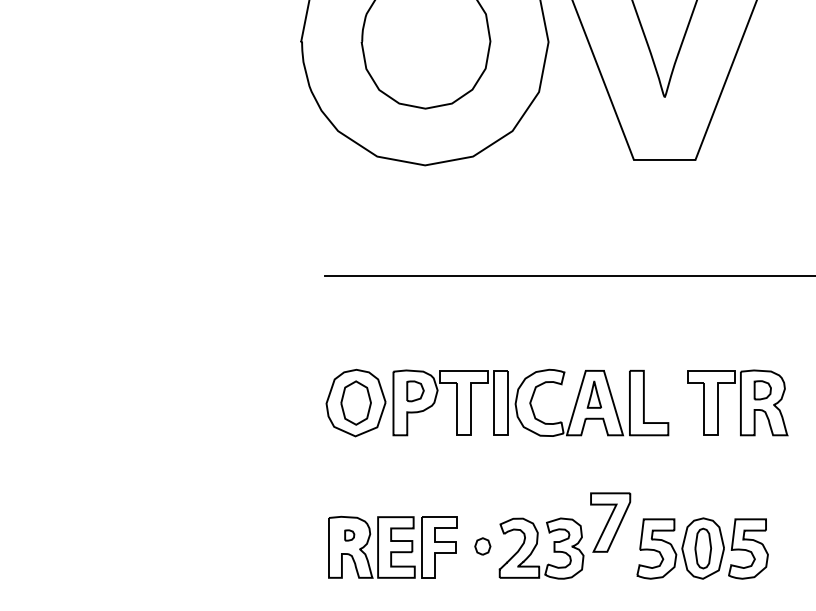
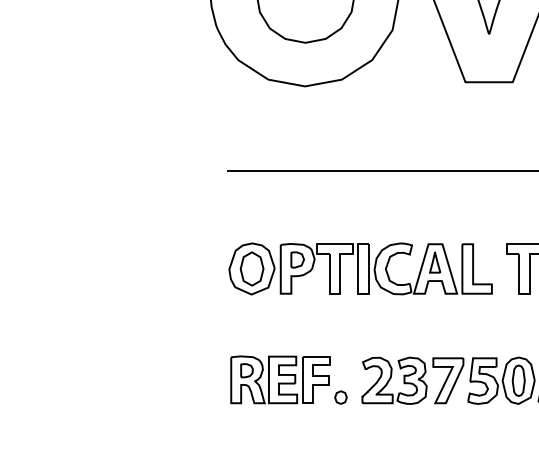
part: (610, 522) -> (448, 380), moved
part: (349, 535) -> (246, 370), size x1.67
part: (482, 546) -> (340, 397), moved

